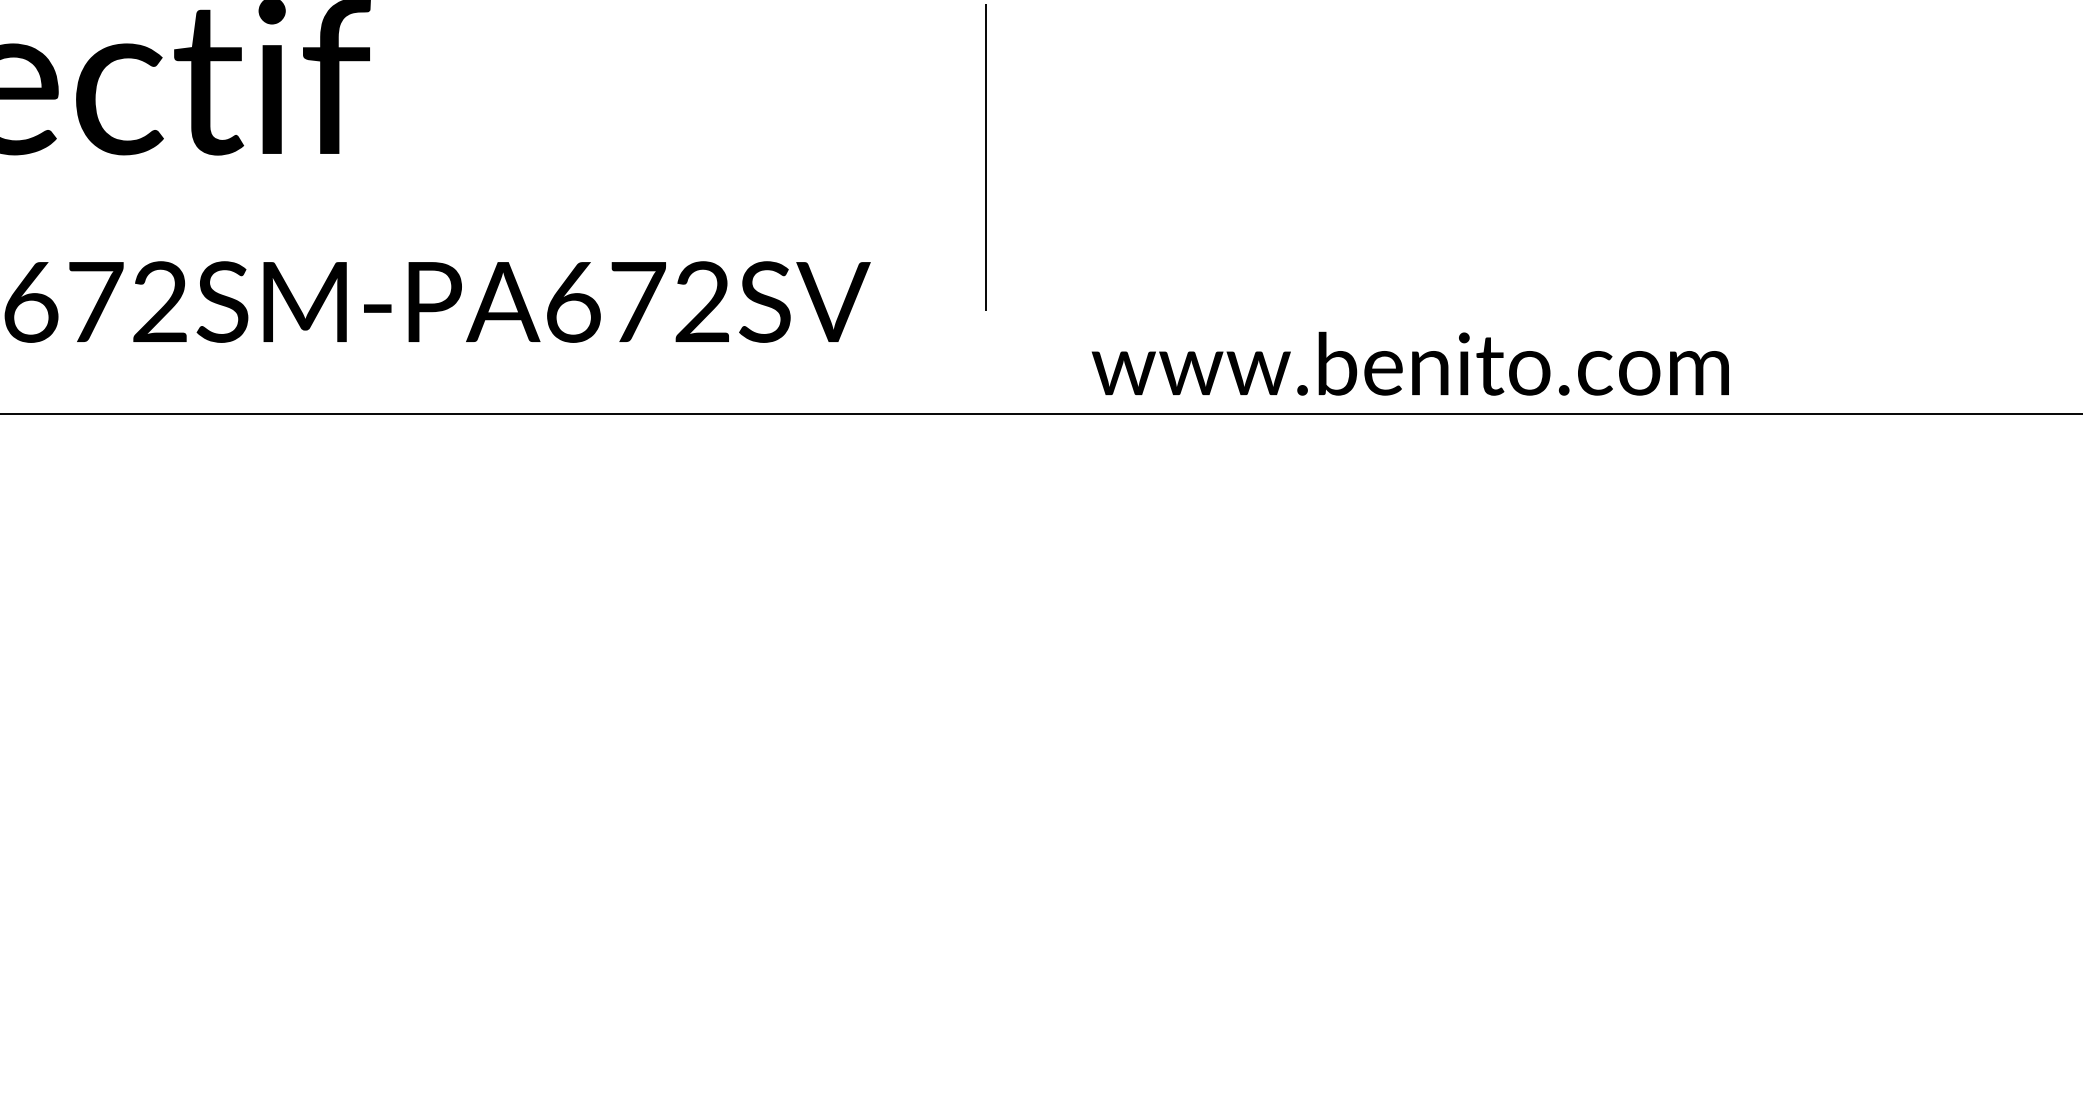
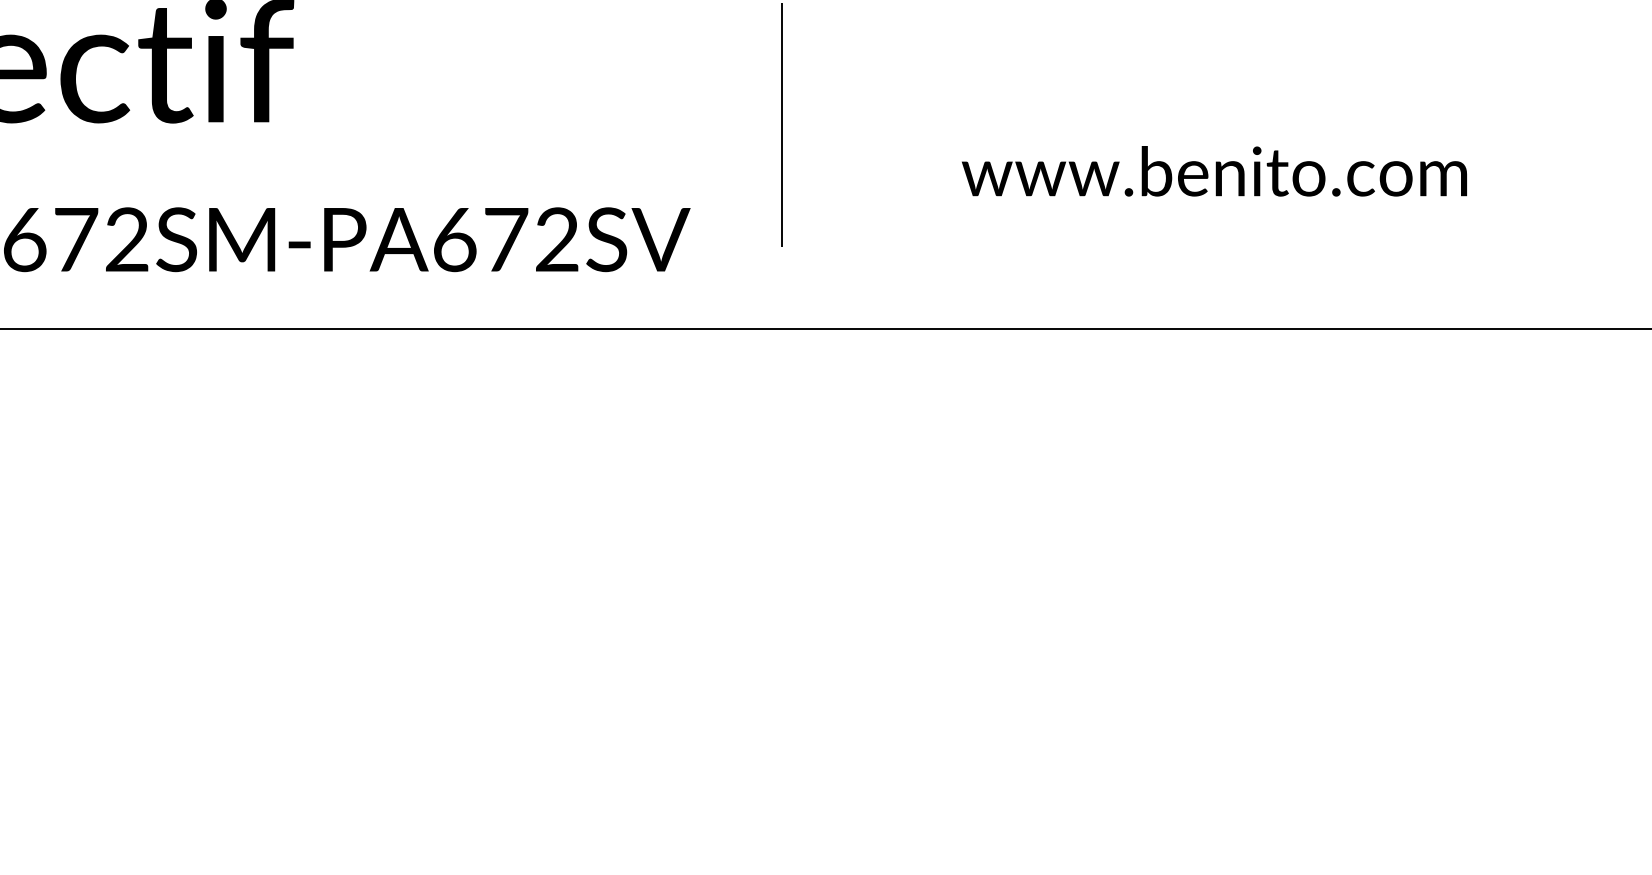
text: (1409, 363) -> (1213, 171), moved

